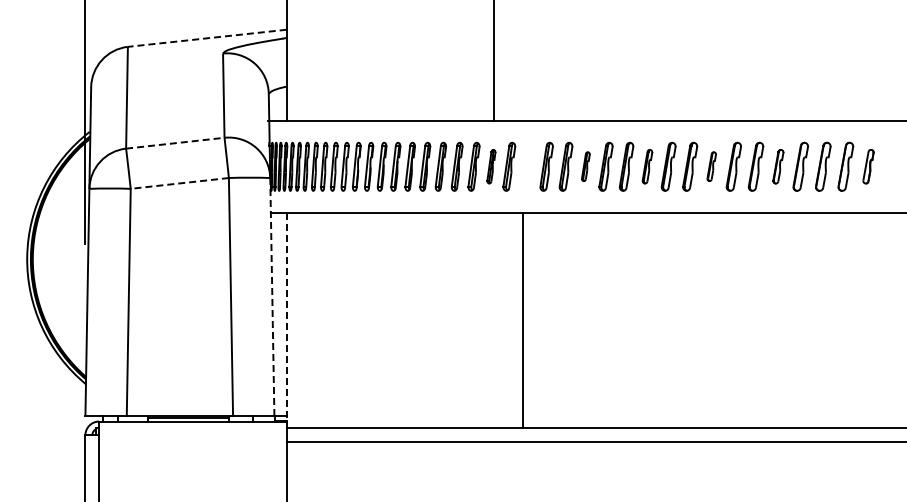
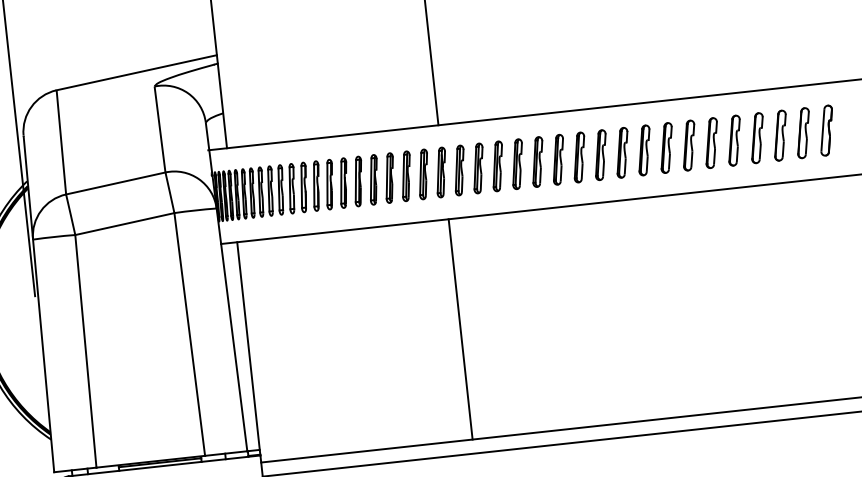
line: (207, 38) -> (137, 72), dashed -> solid
line: (175, 143) -> (116, 183), dashed -> solid
part: (491, 166) -> (441, 172), size x1.43
part: (527, 166) -> (478, 168), added
part: (585, 166) -> (537, 161), size x1.67
part: (647, 166) -> (600, 154), size x1.43
part: (711, 166) -> (666, 147), size x1.67
part: (778, 166) -> (734, 140), size x1.43
part: (868, 166) -> (826, 130), size x1.43
line: (179, 183) -> (124, 224), dashed -> solid
line: (272, 297) -> (232, 330), dashed -> solid
line: (286, 317) -> (248, 349), dashed -> solid
line: (522, 320) -> (460, 329), moved

